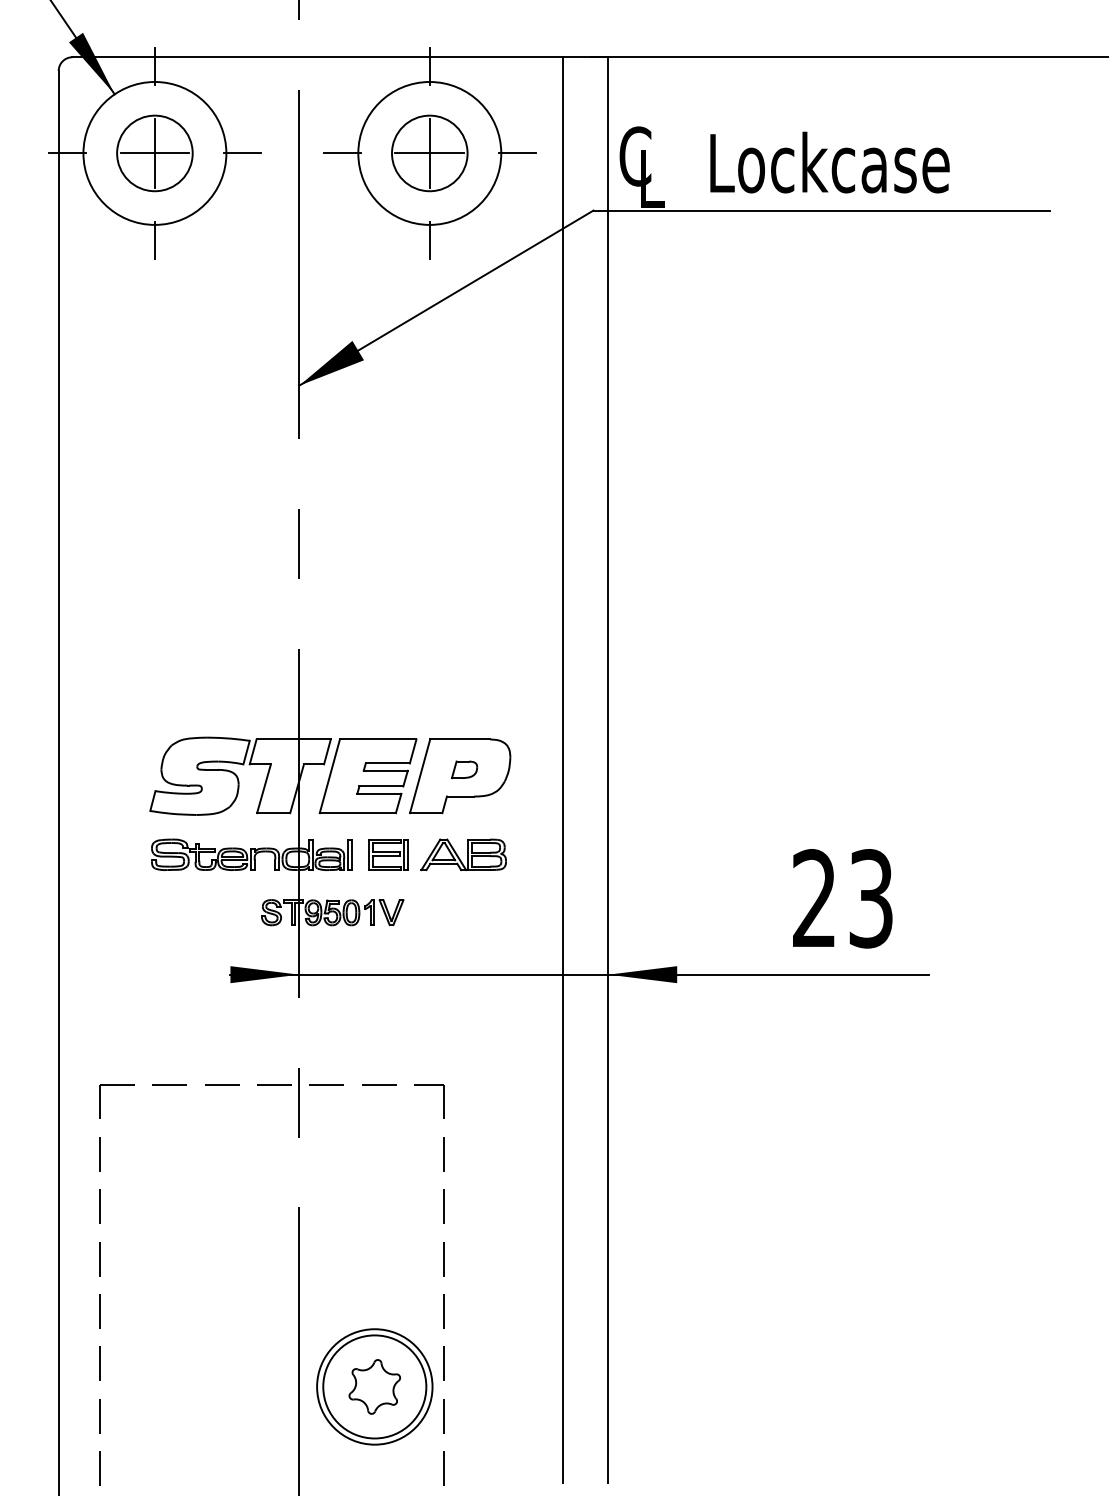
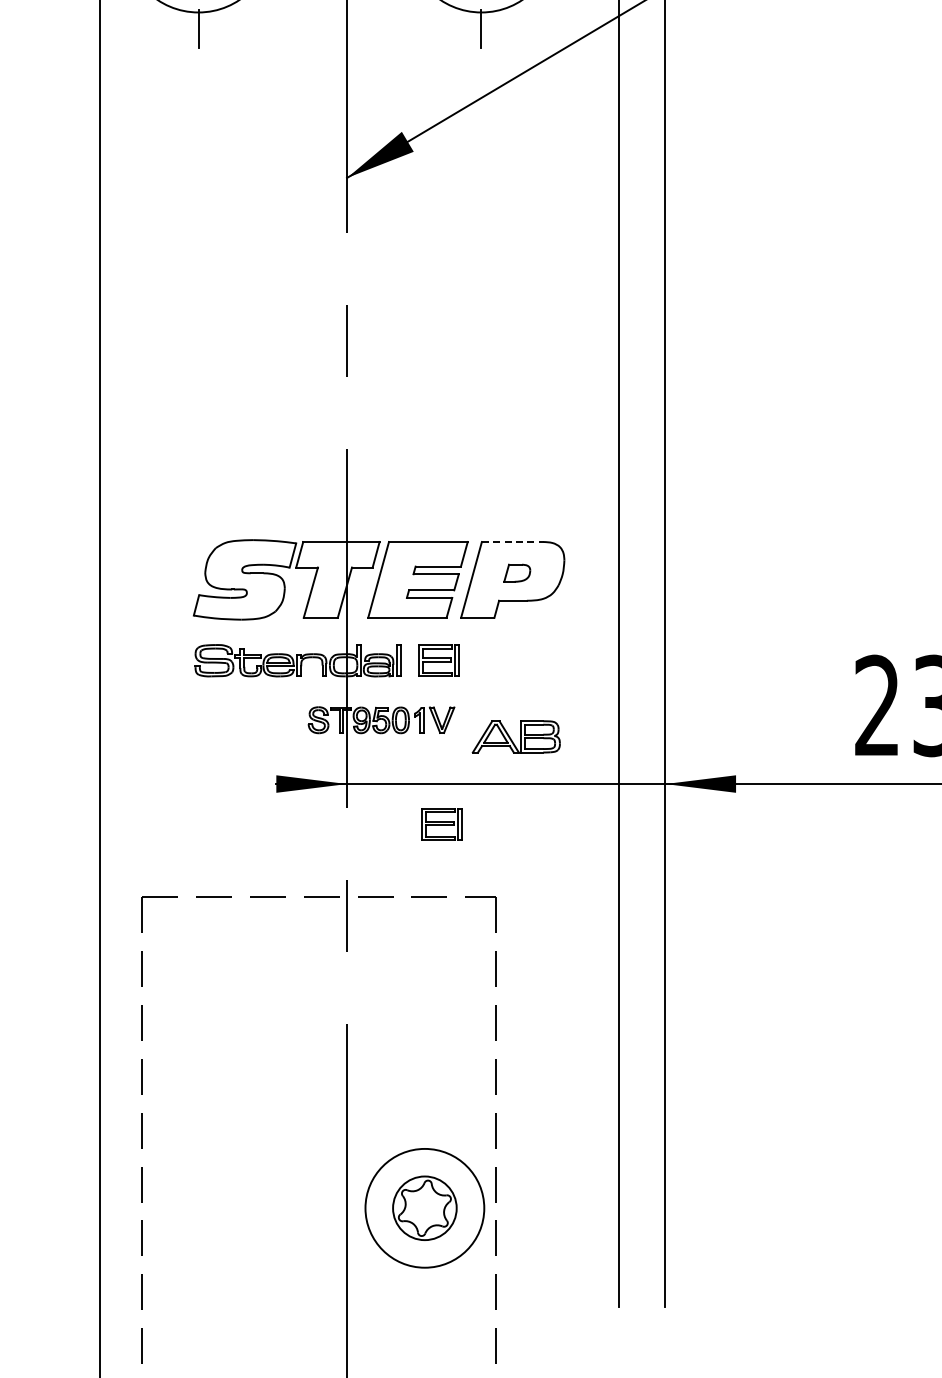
line: (460, 739) -> (513, 542), solid -> dashed
part: (463, 854) -> (516, 736), moved
part: (391, 1013) -> (442, 824), added
circle: (374, 1386) -> (424, 1207), size x0.6

